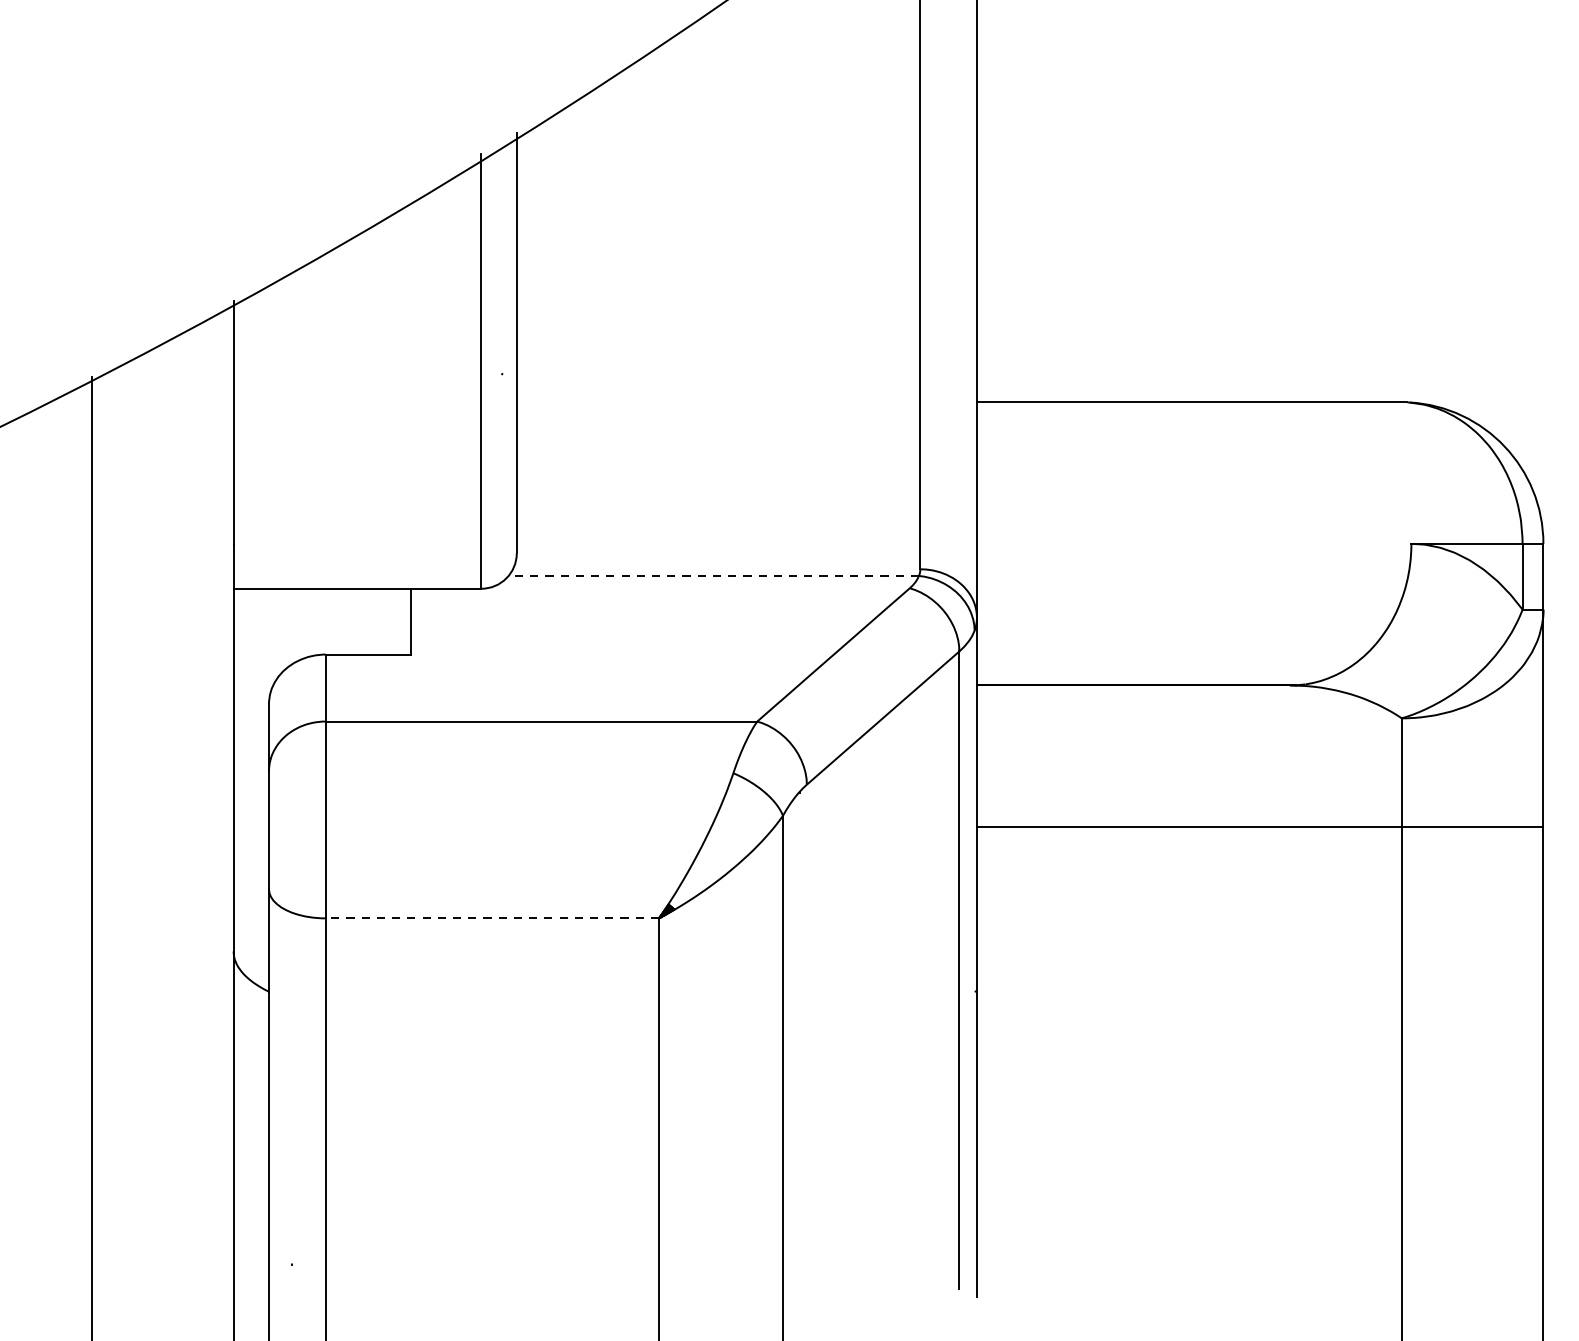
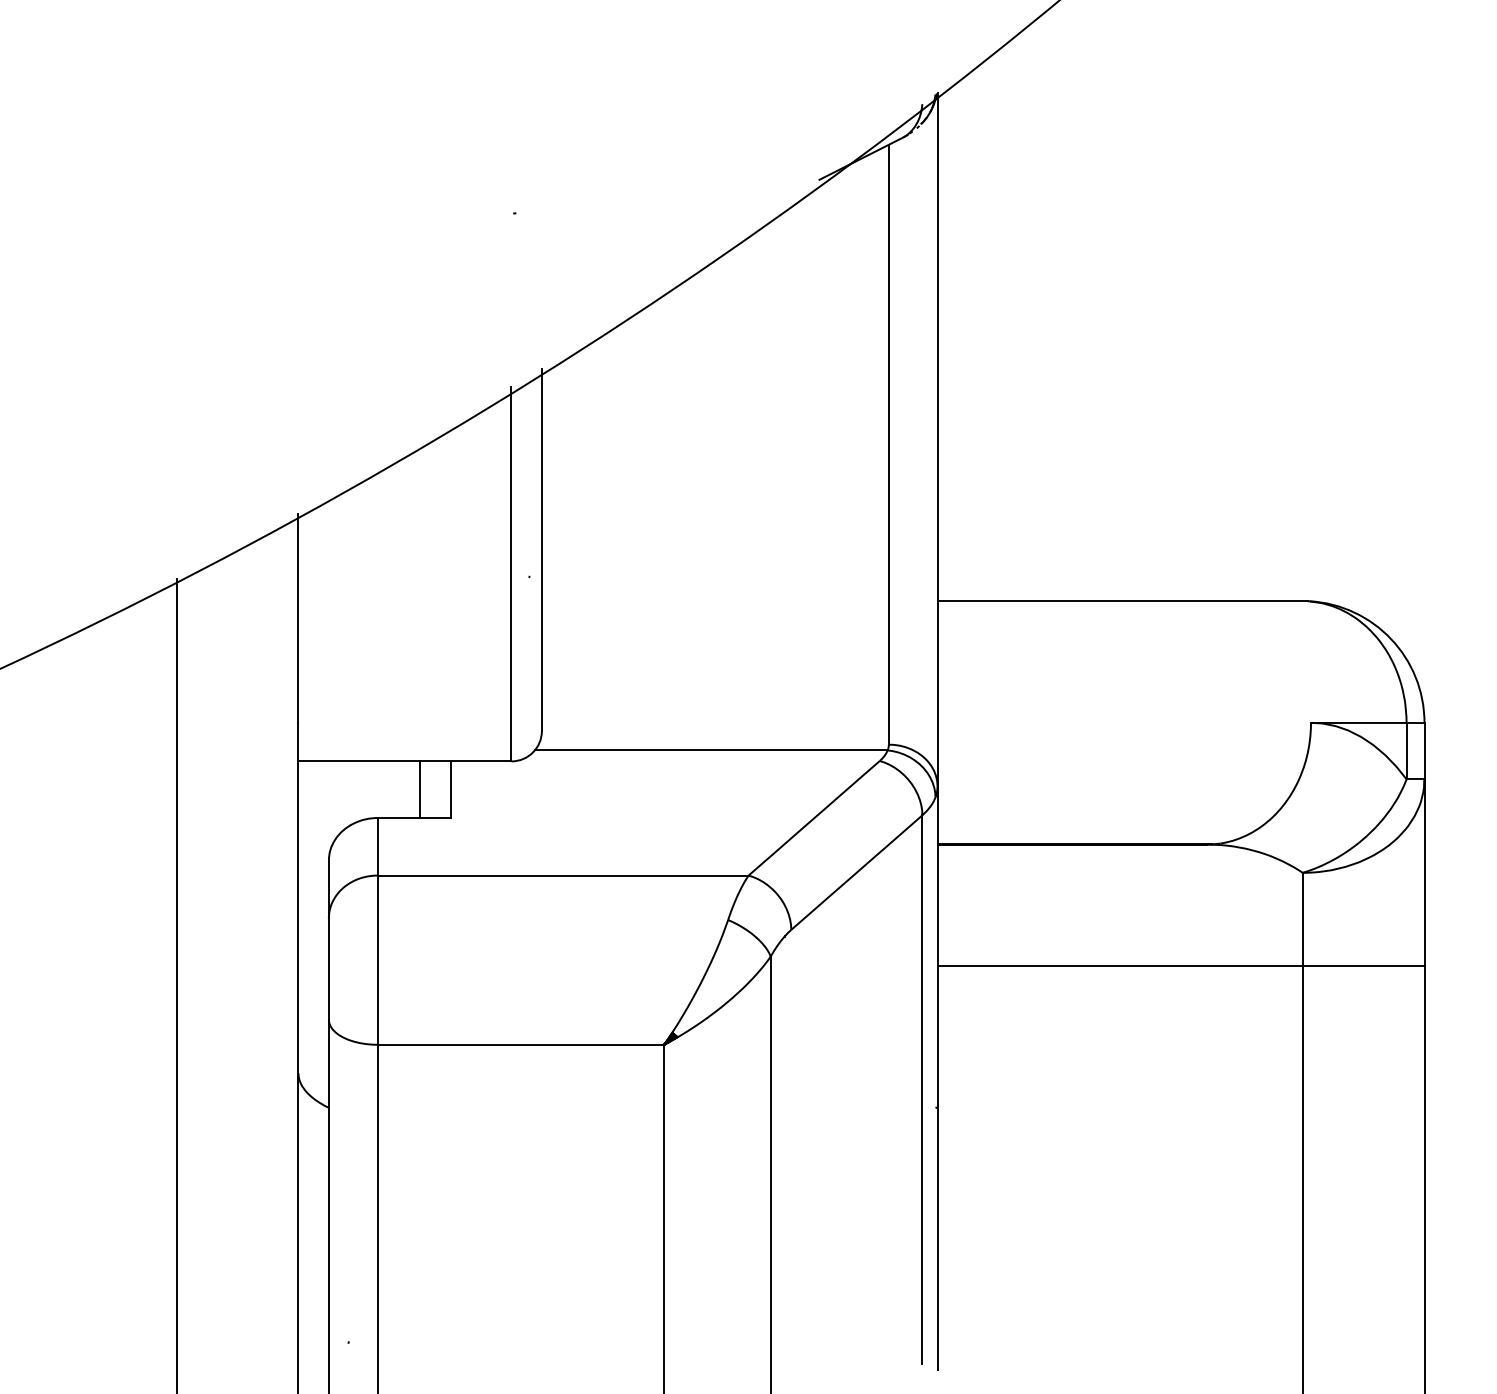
line: (712, 576) -> (710, 750), dashed -> solid
line: (375, 621) -> (420, 789), added
line: (491, 918) -> (520, 1044), dashed -> solid

